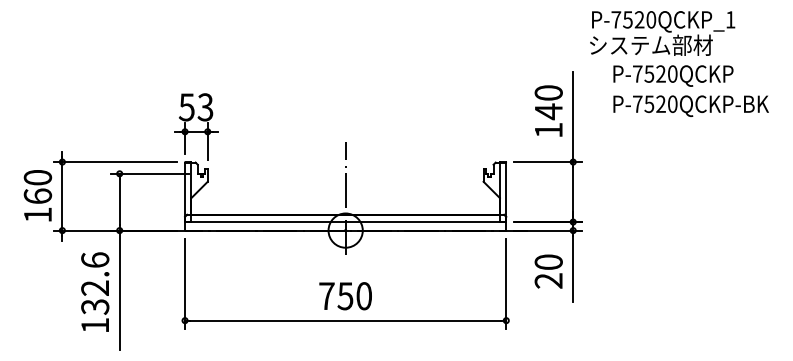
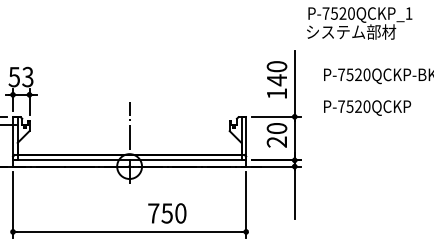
text: (673, 75) -> (367, 107), moved
text: (548, 271) -> (276, 135), moved
text: (345, 296) -> (167, 213), moved

